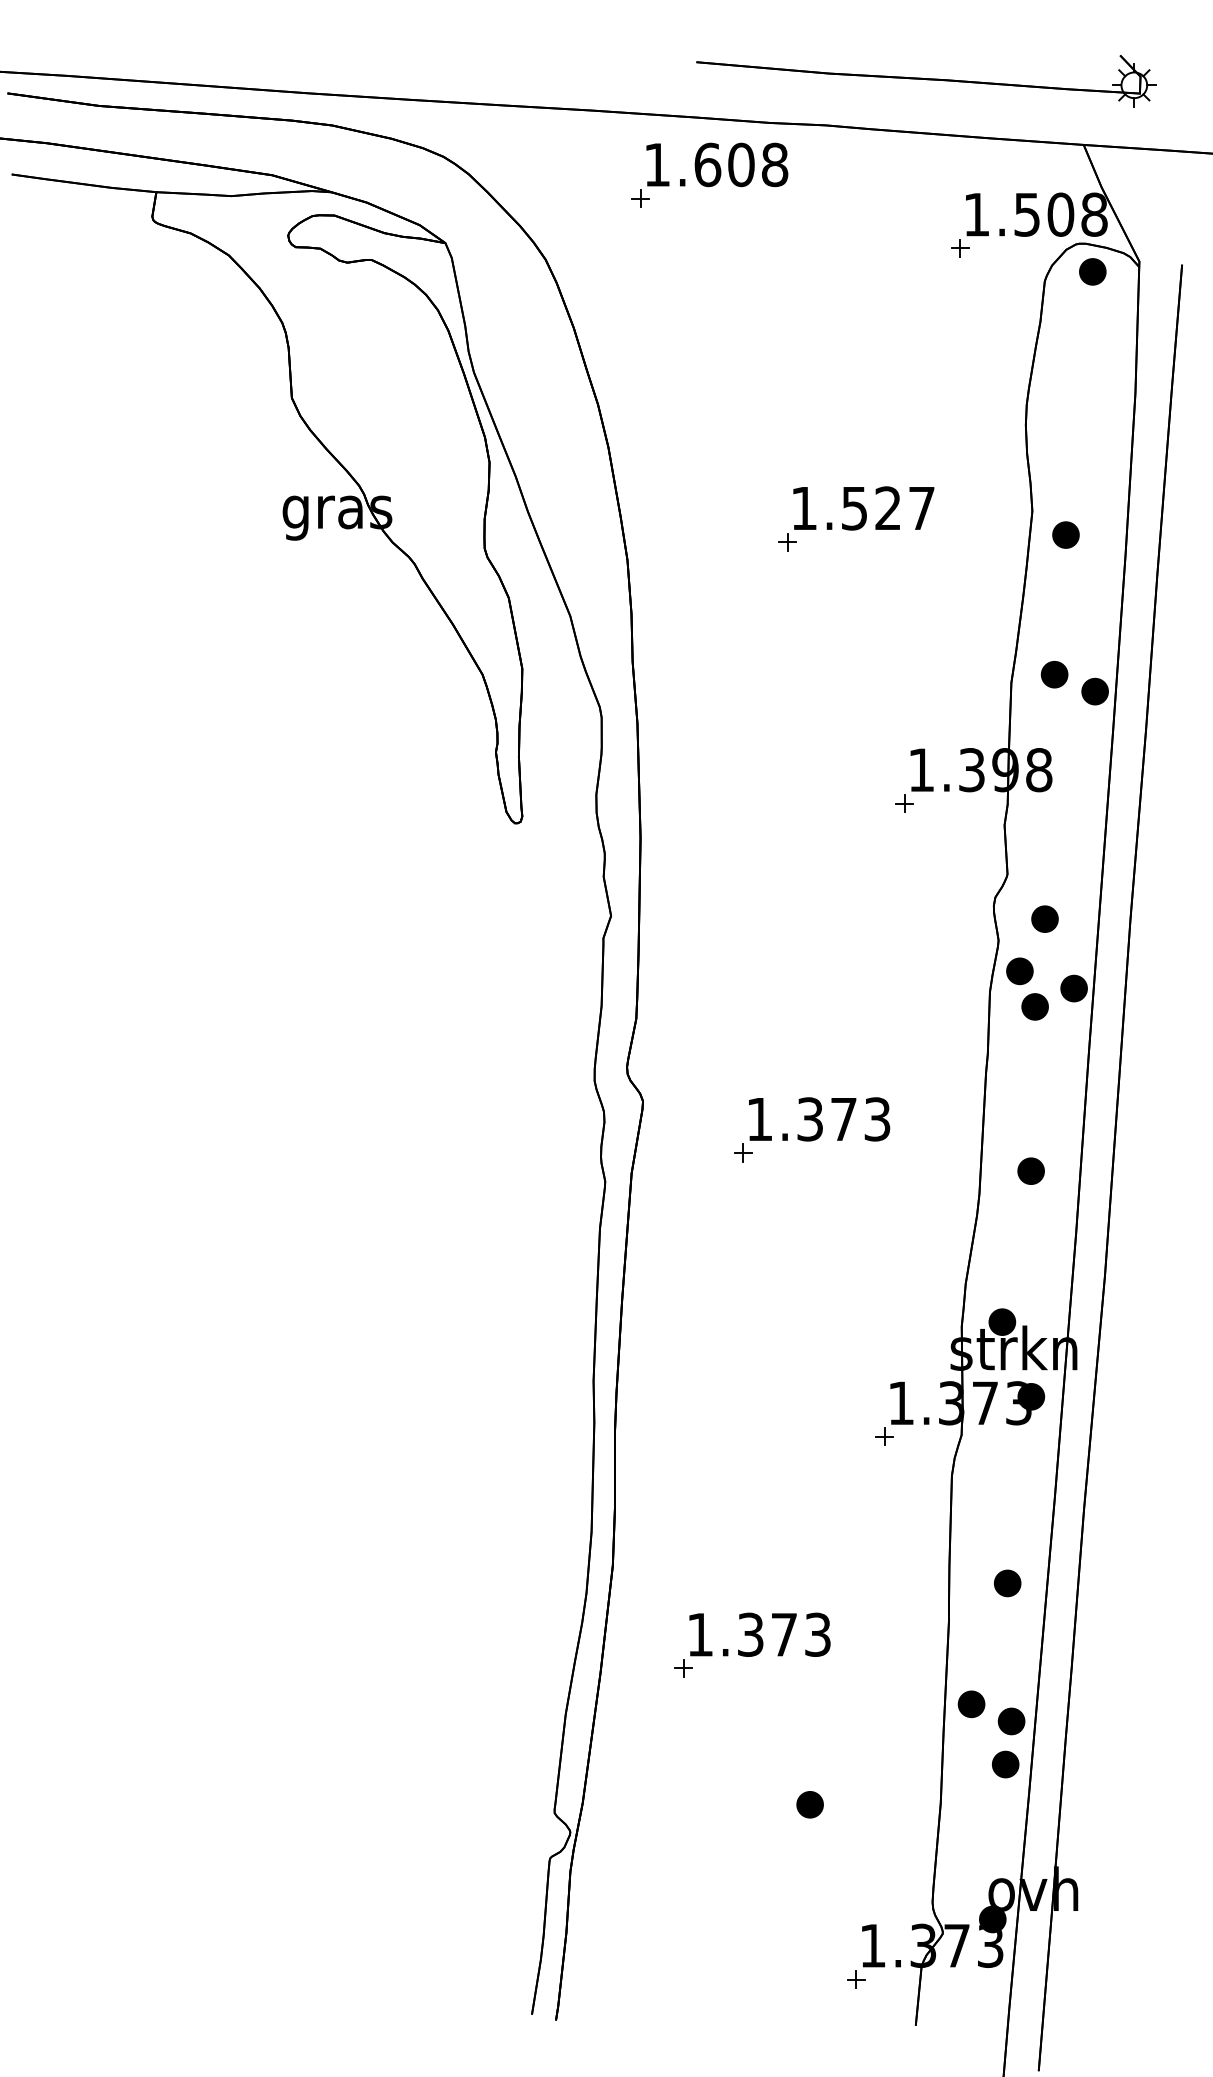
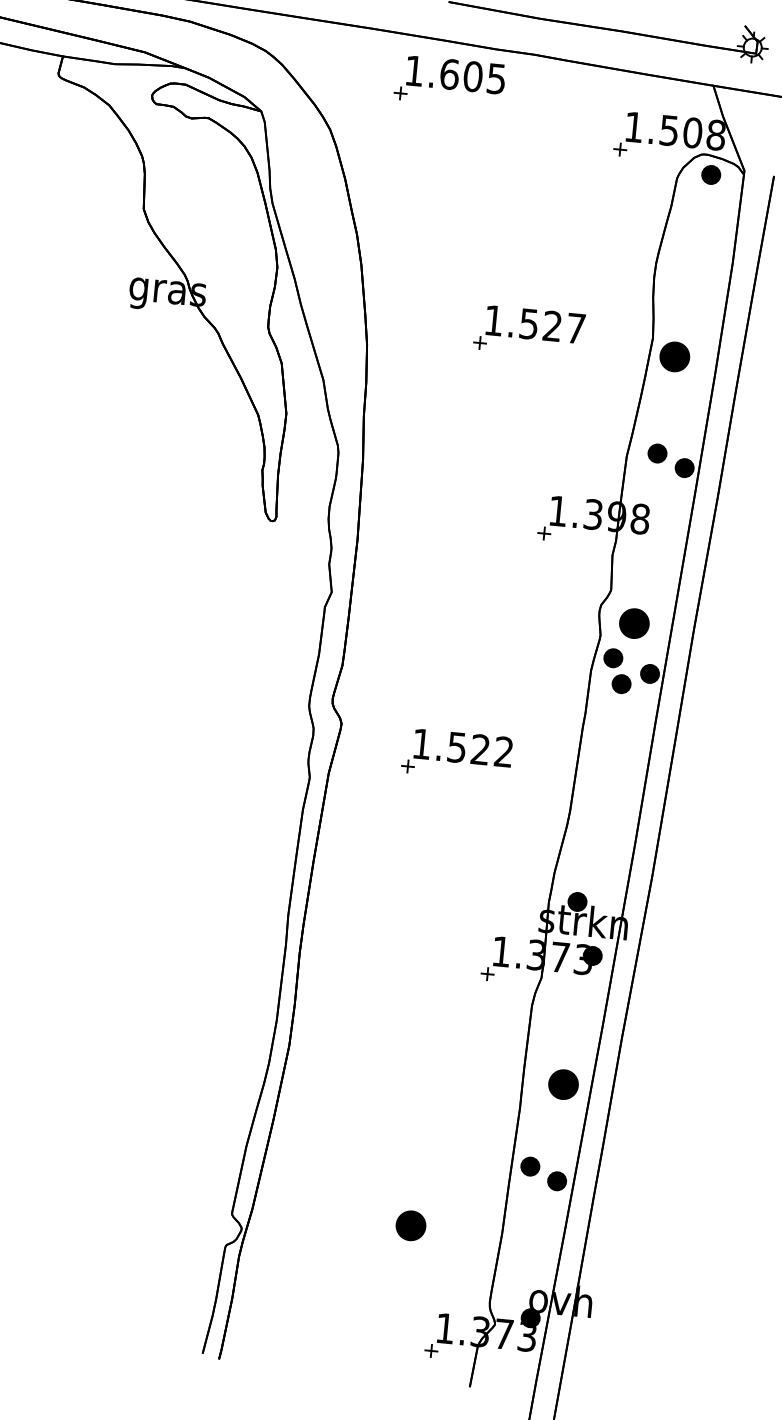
text: (775, 164) -> (496, 78), 1.608 -> 1.605
part: (1065, 534) -> (674, 356), size x1.6
part: (1044, 918) -> (634, 623), size x1.6
text: (844, 1119) -> (480, 749), 1.373 -> 1.522
part: (1030, 1170) -> (607, 798), removed
part: (1007, 1583) -> (563, 1084), size x1.6
part: (752, 1644) -> (381, 1110), removed
part: (1005, 1764) -> (549, 1210), removed
part: (809, 1804) -> (410, 1225), size x1.6

